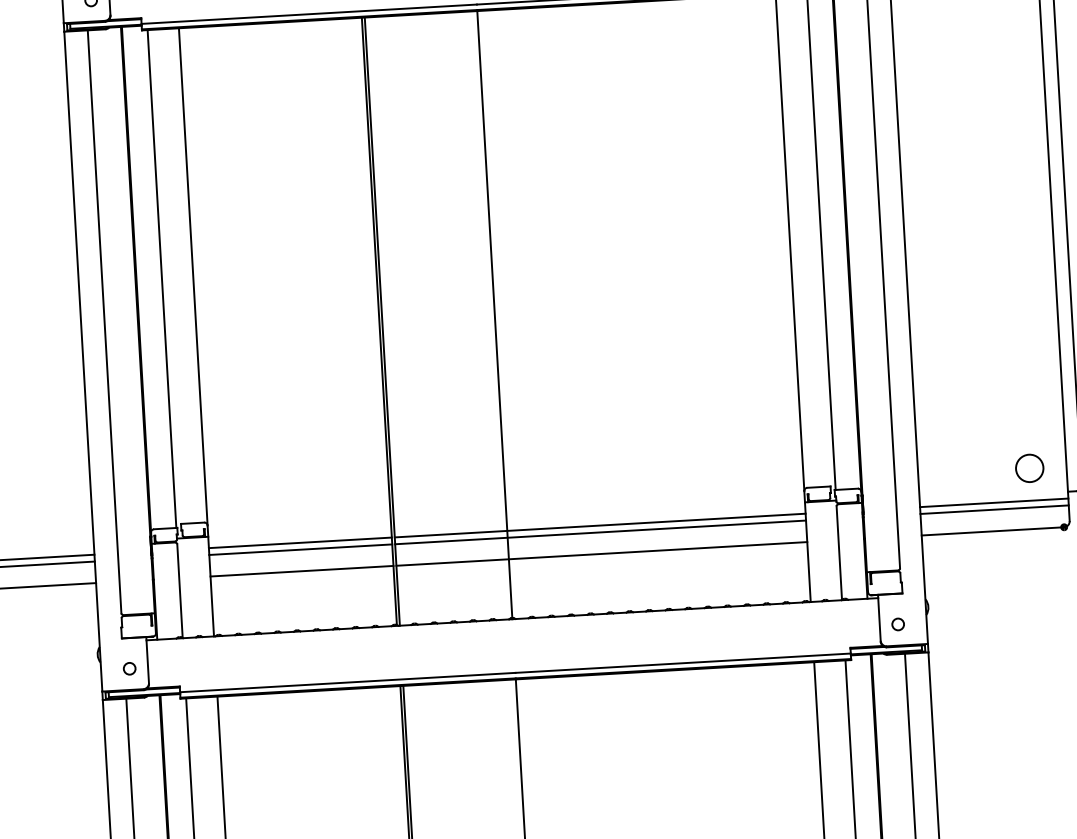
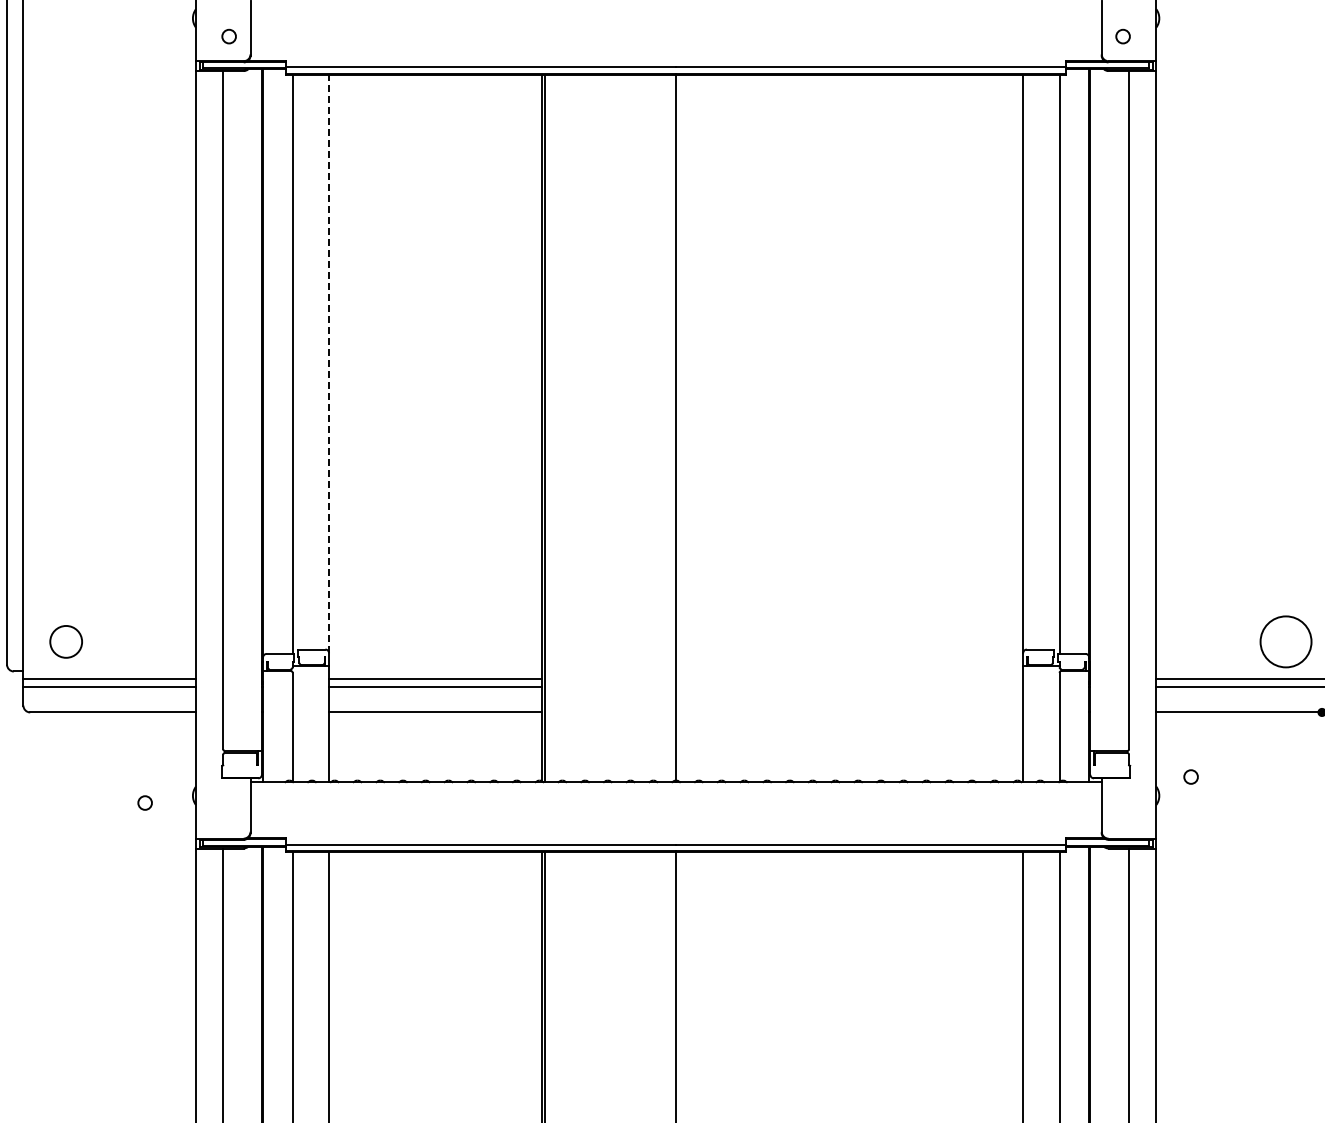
line: (193, 276) -> (329, 363), solid -> dashed
circle: (1029, 468) -> (1285, 641), size x1.6
line: (600, 525) -> (784, 679), removed
line: (600, 532) -> (784, 687), removed
line: (602, 553) -> (784, 712), removed
circle: (897, 624) -> (1190, 776), moved
circle: (129, 668) -> (144, 802), moved

